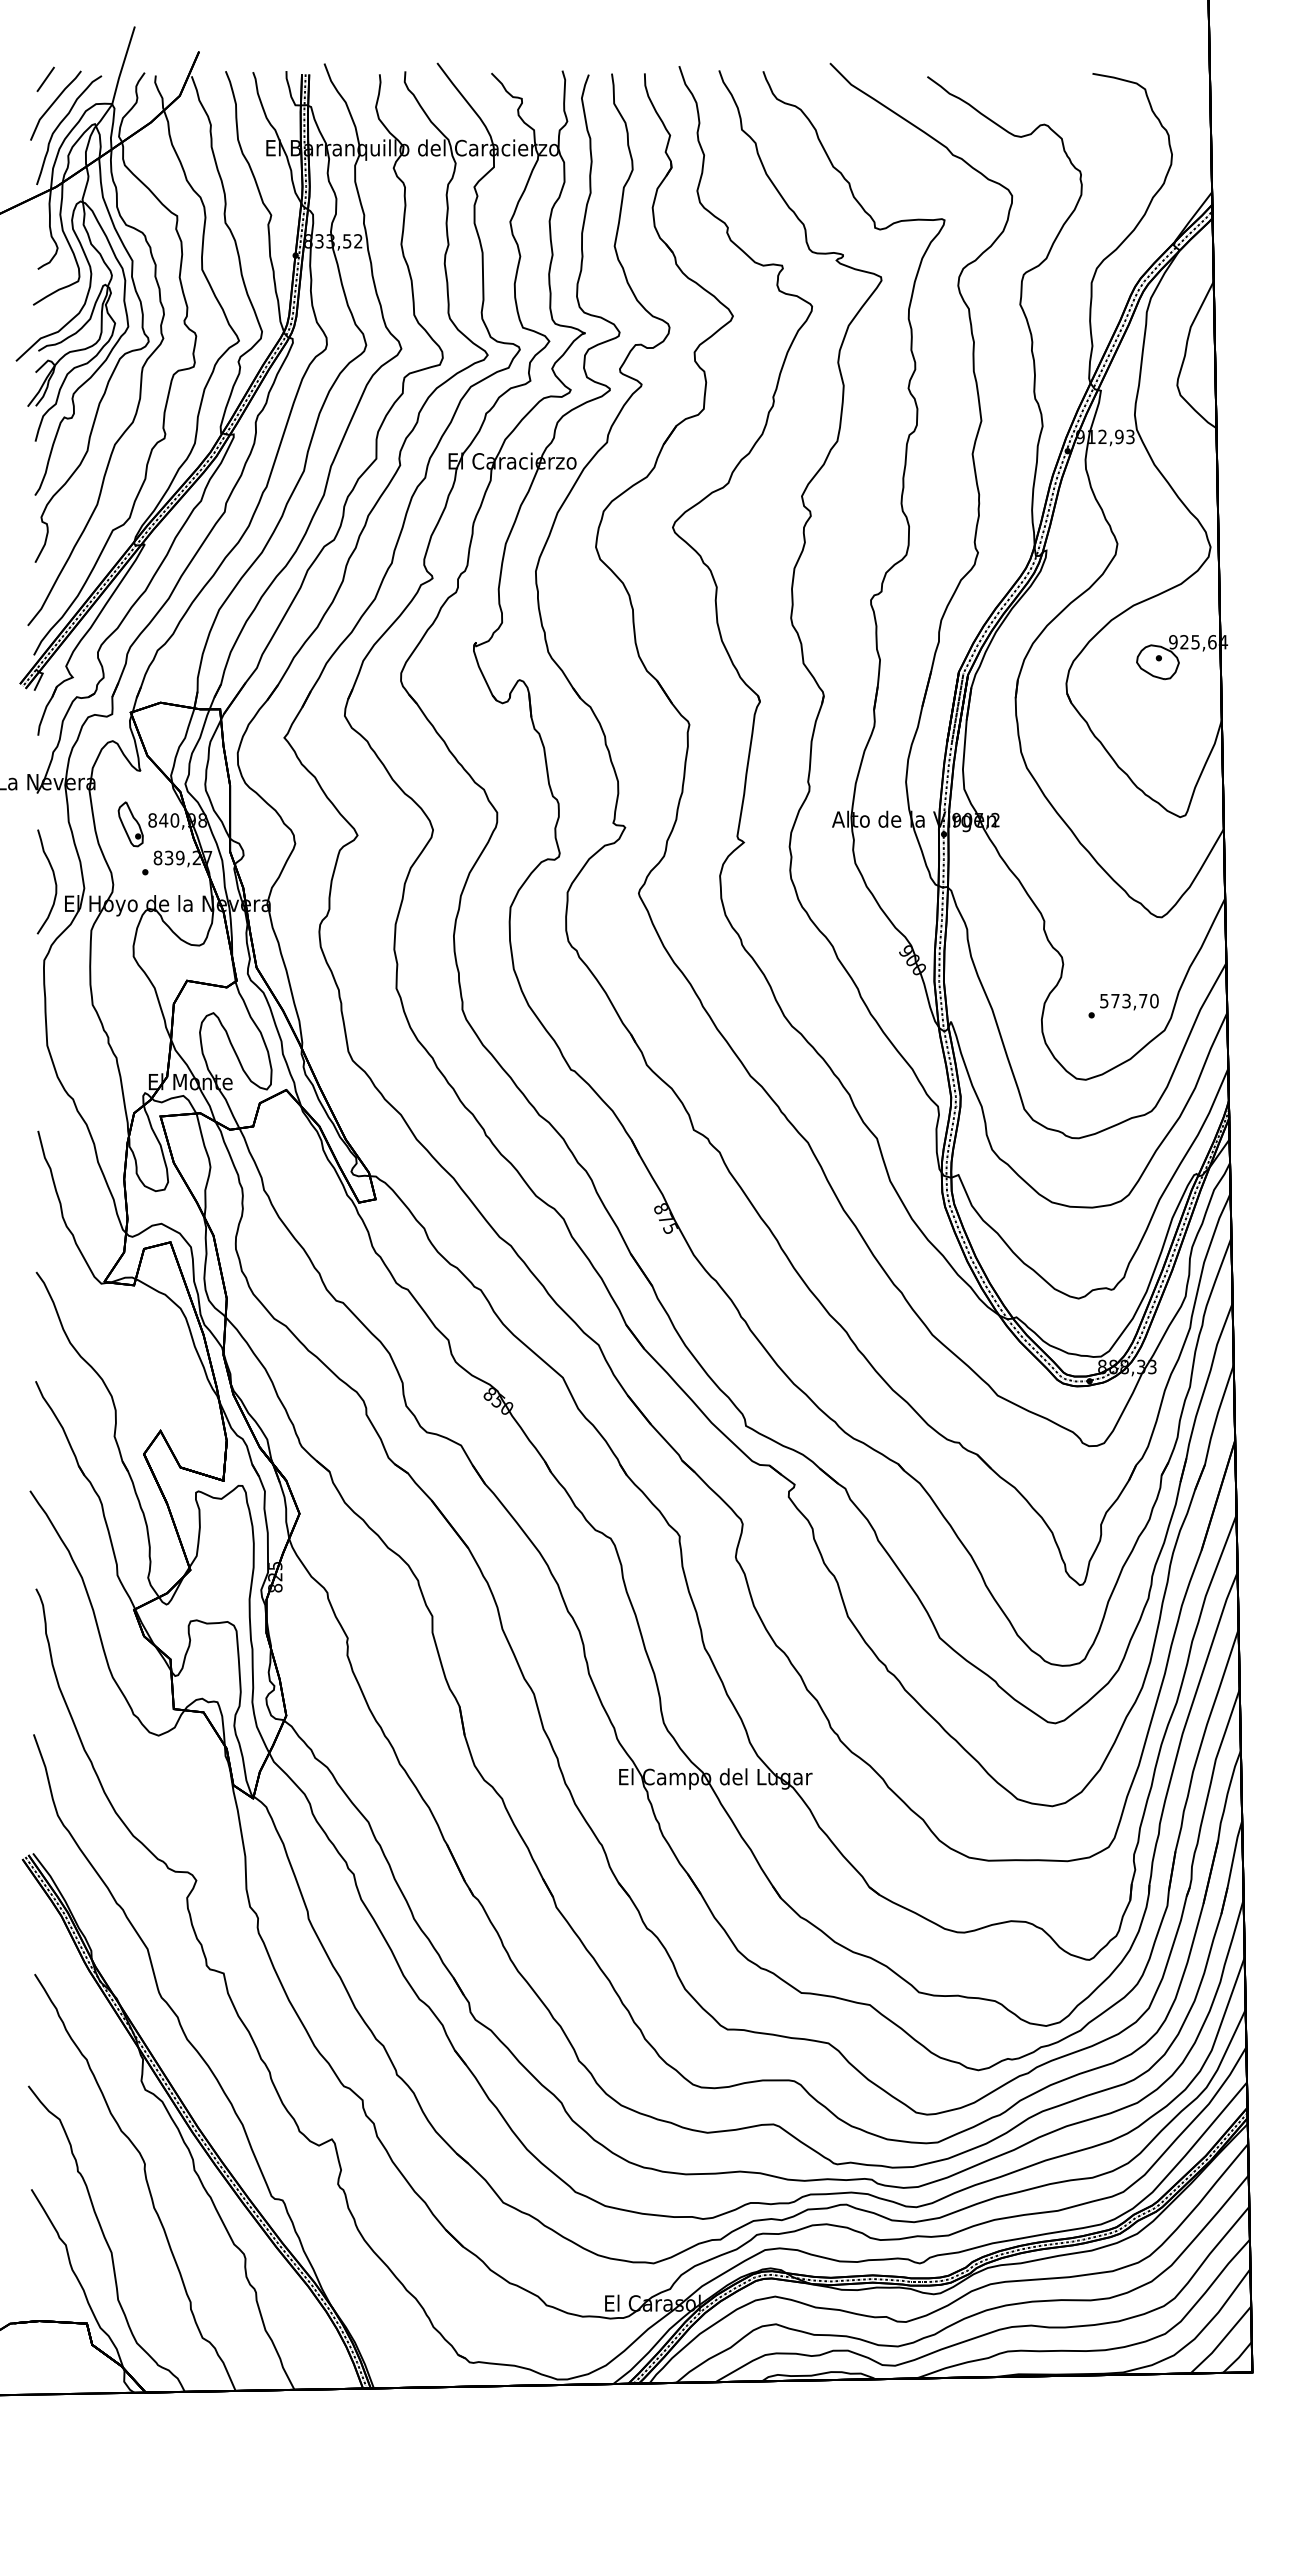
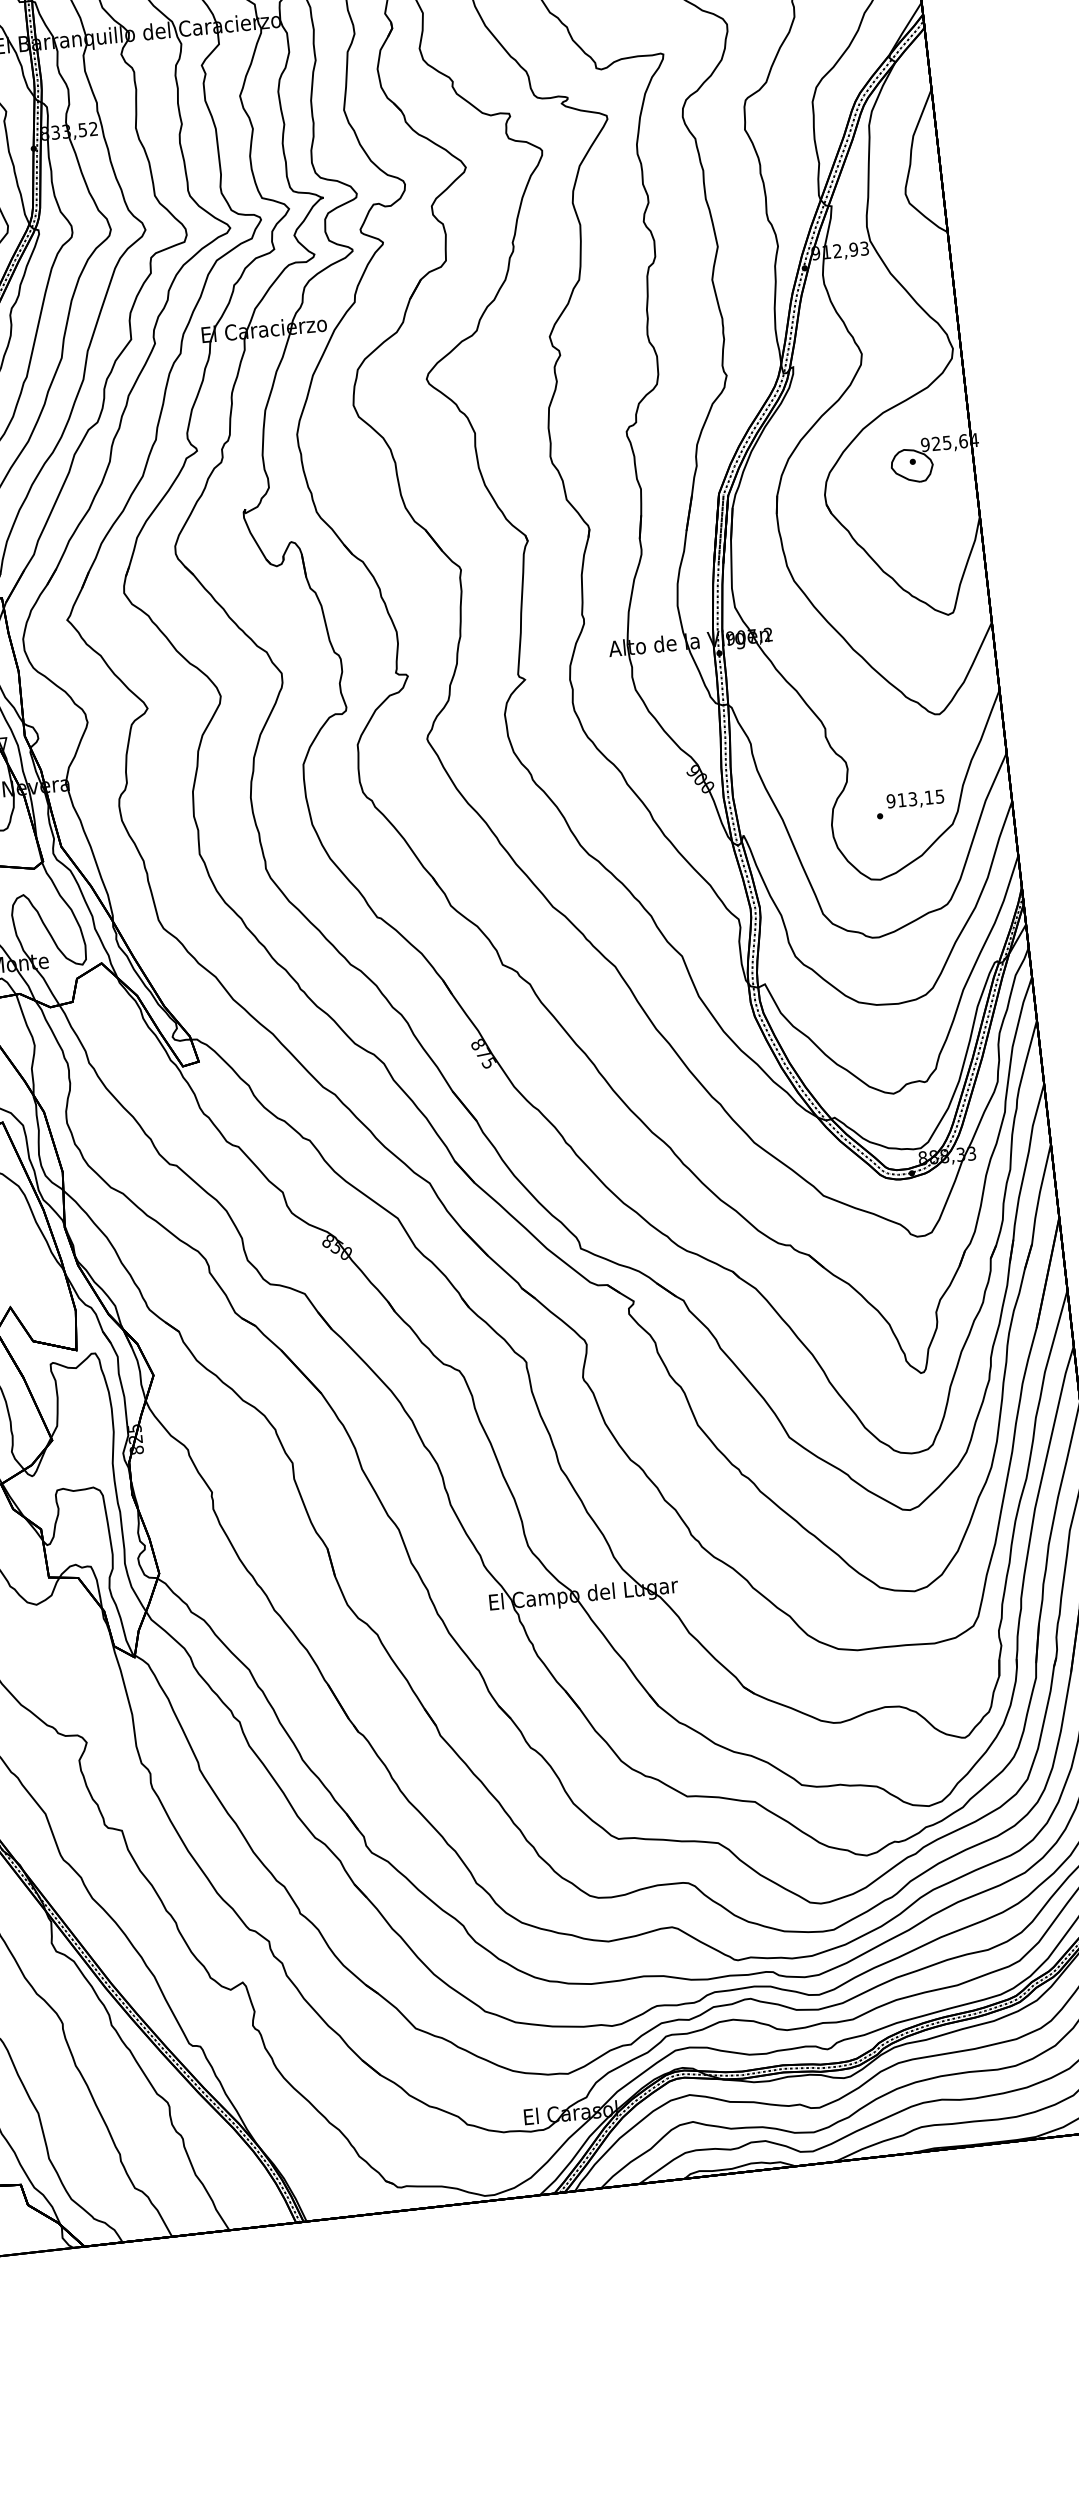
text: (1129, 1000) -> (915, 798), 573,70 -> 913,15

